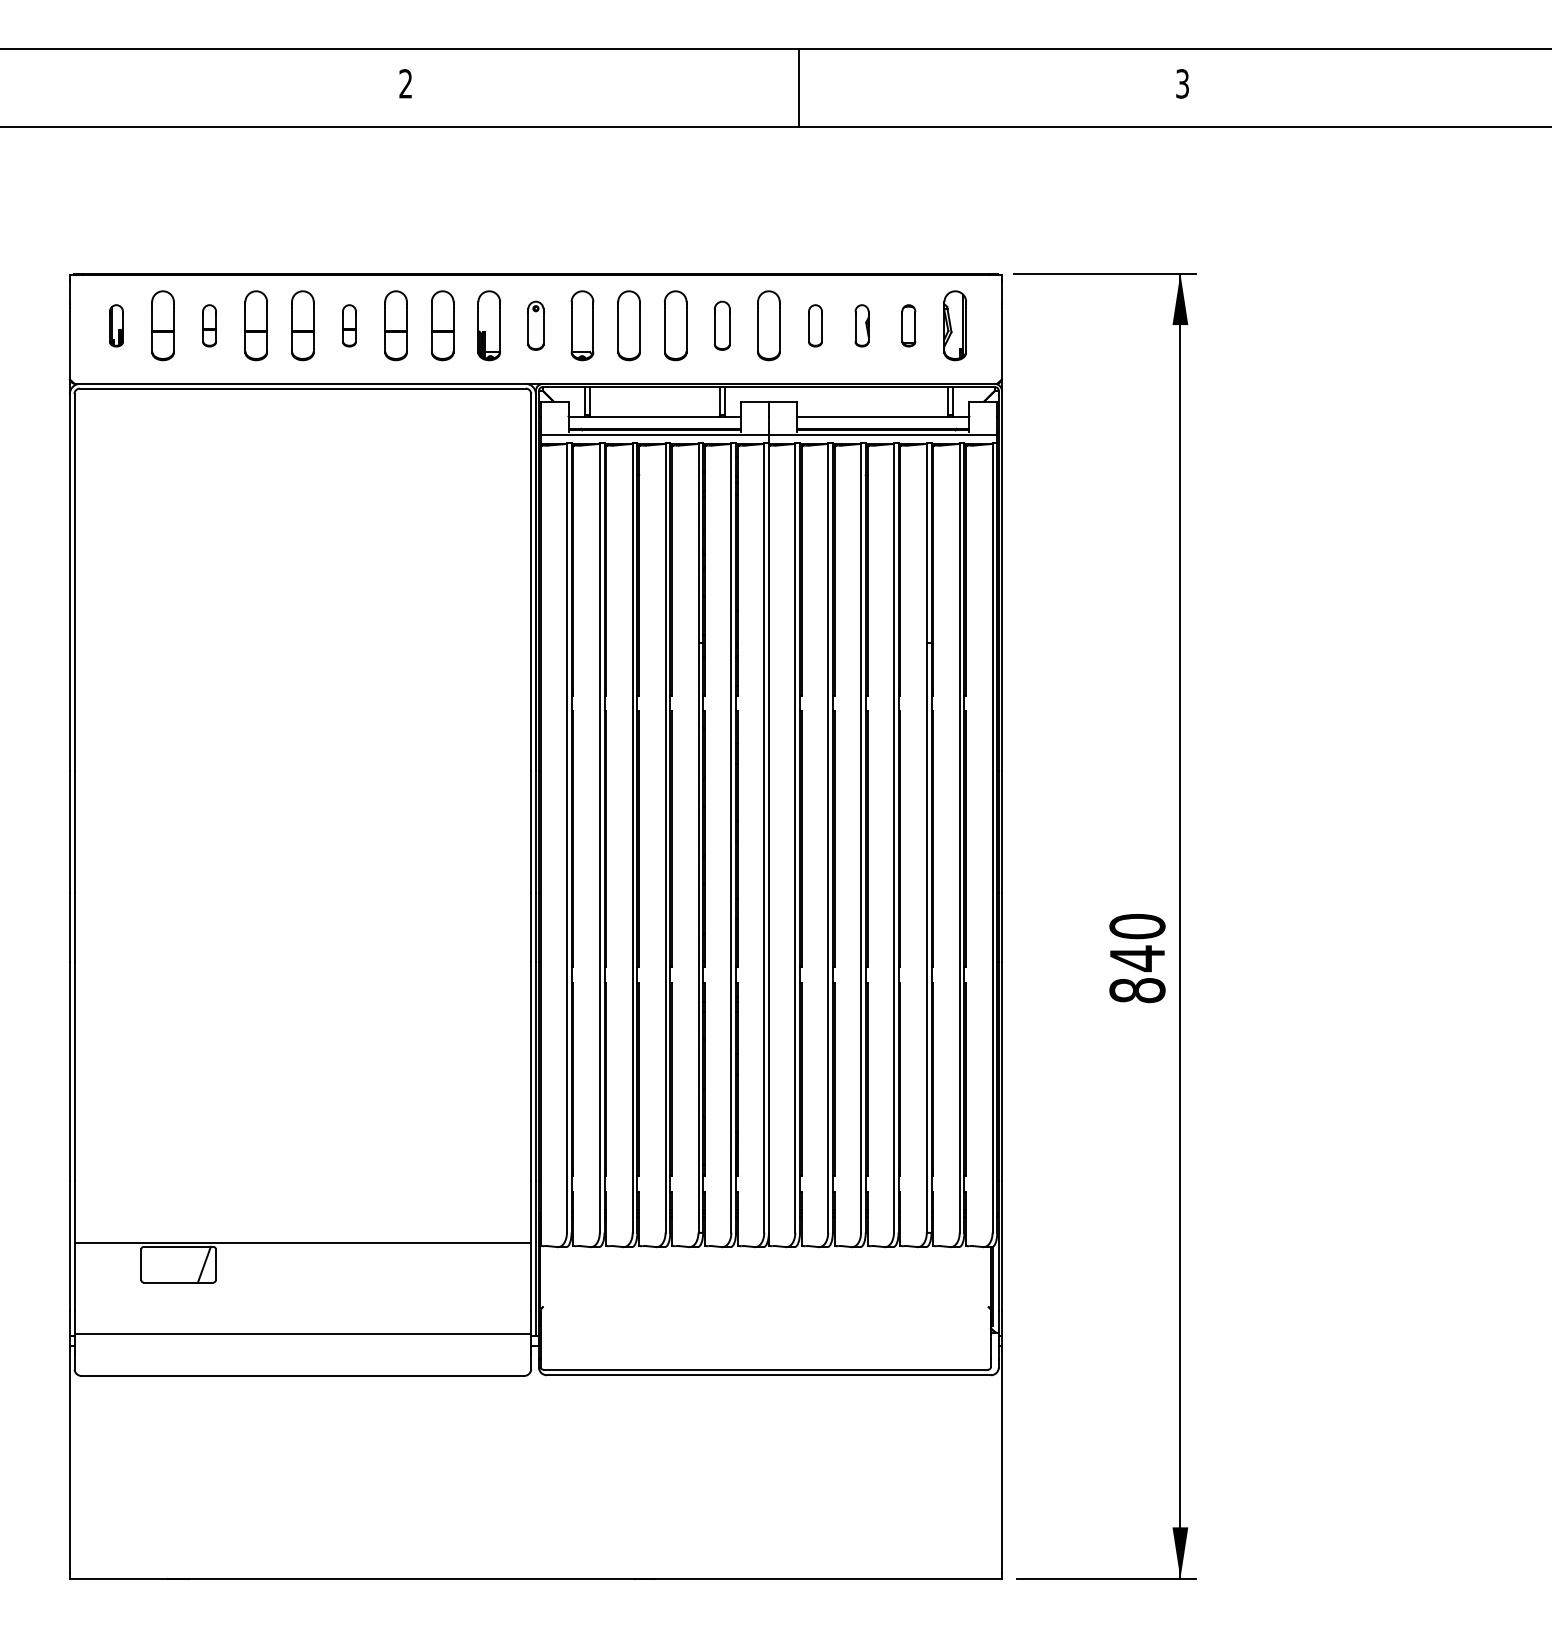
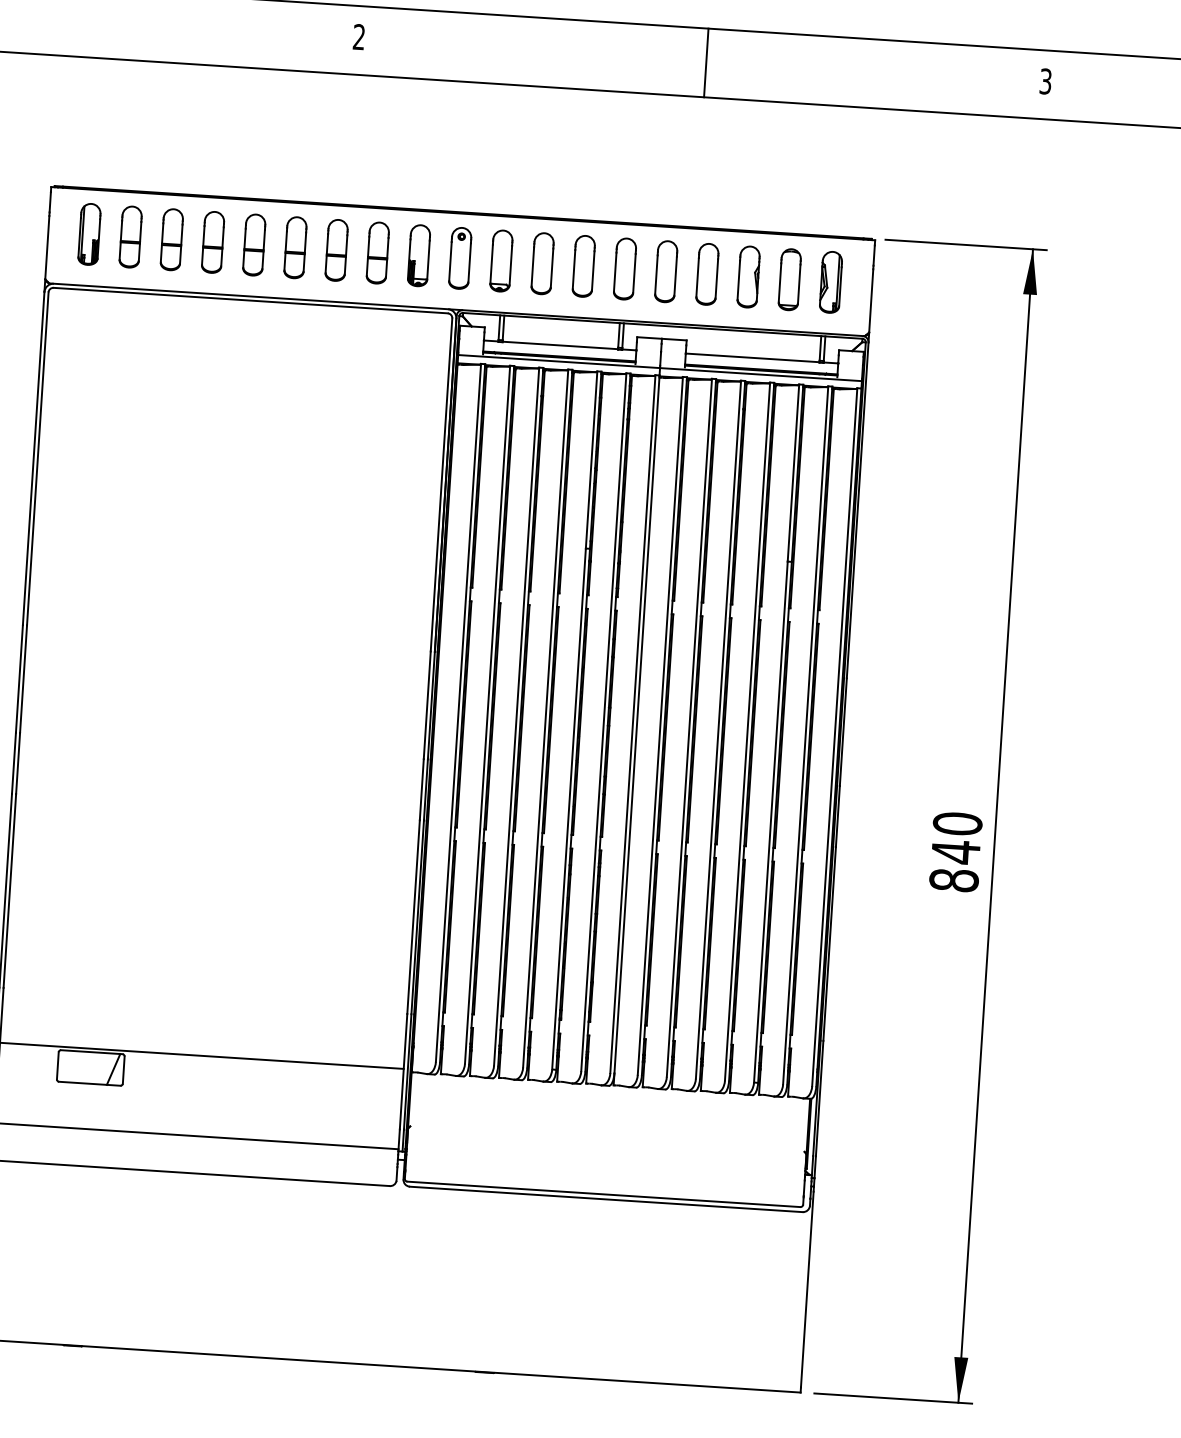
part: (116, 325) -> (89, 234), size x1.67
part: (209, 325) -> (171, 239), size x1.67
part: (349, 325) -> (295, 247), size x1.67
part: (535, 325) -> (459, 258), size x1.43
part: (722, 325) -> (625, 268), size x1.43
part: (815, 325) -> (707, 274), size x1.67
part: (861, 325) -> (748, 276), size x1.67
part: (908, 325) -> (789, 279), size x1.67

